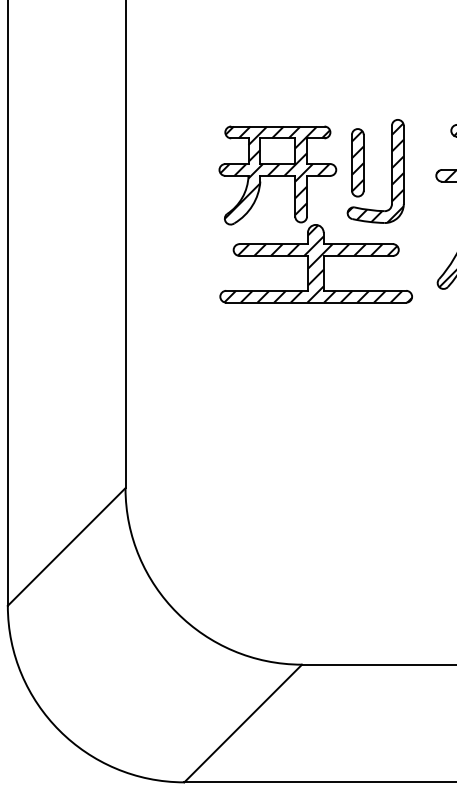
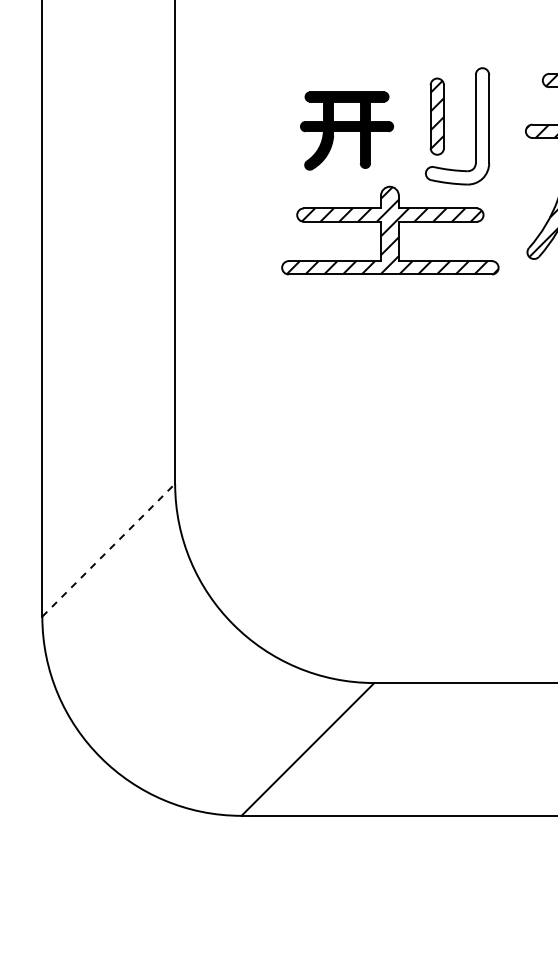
hatch: (375, 173) -> (457, 128), removed
part: (277, 175) -> (346, 130), size x0.7
line: (66, 547) -> (108, 550), solid -> dashed

